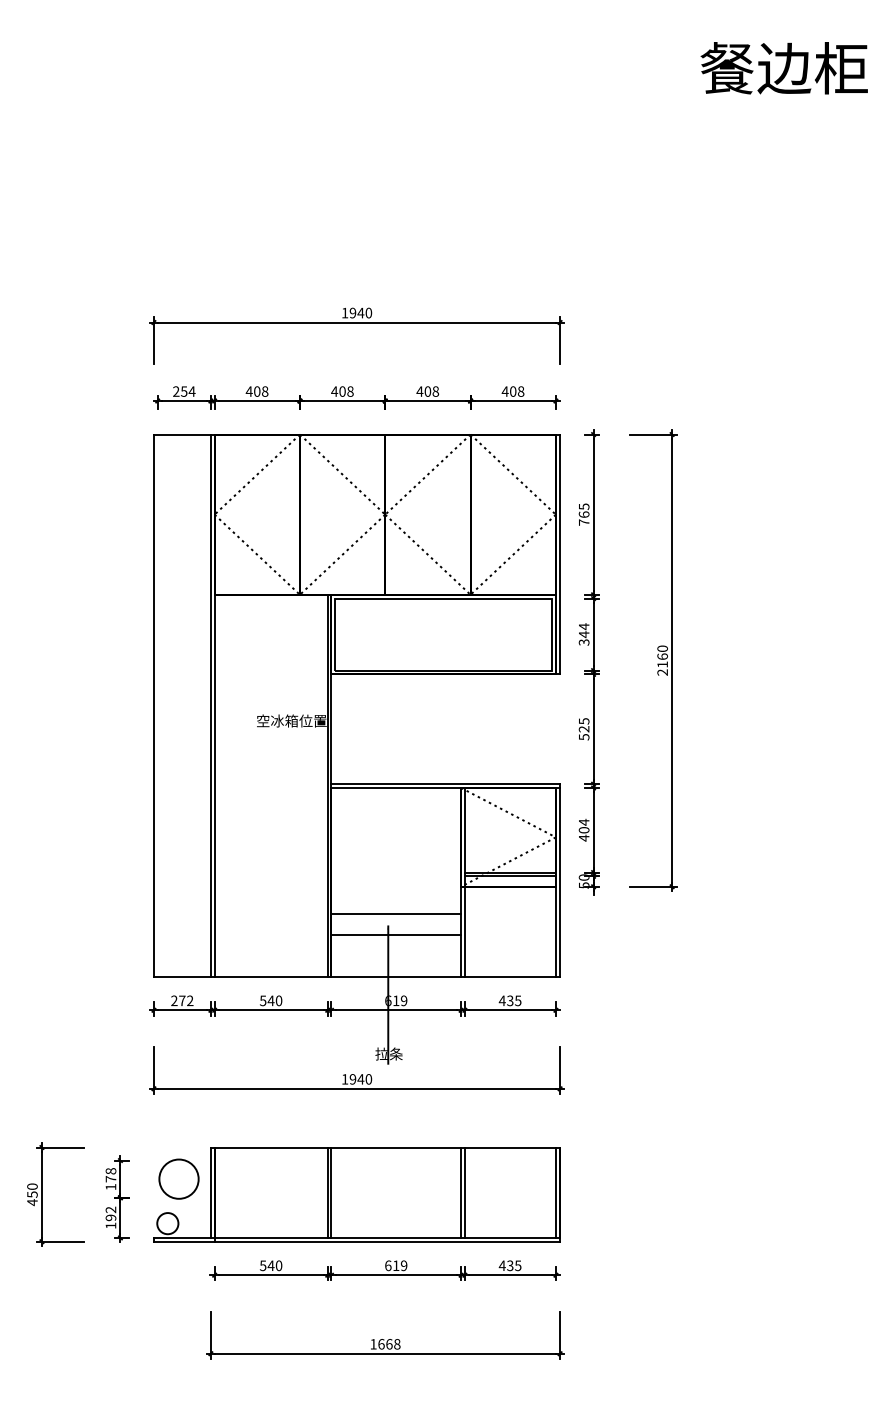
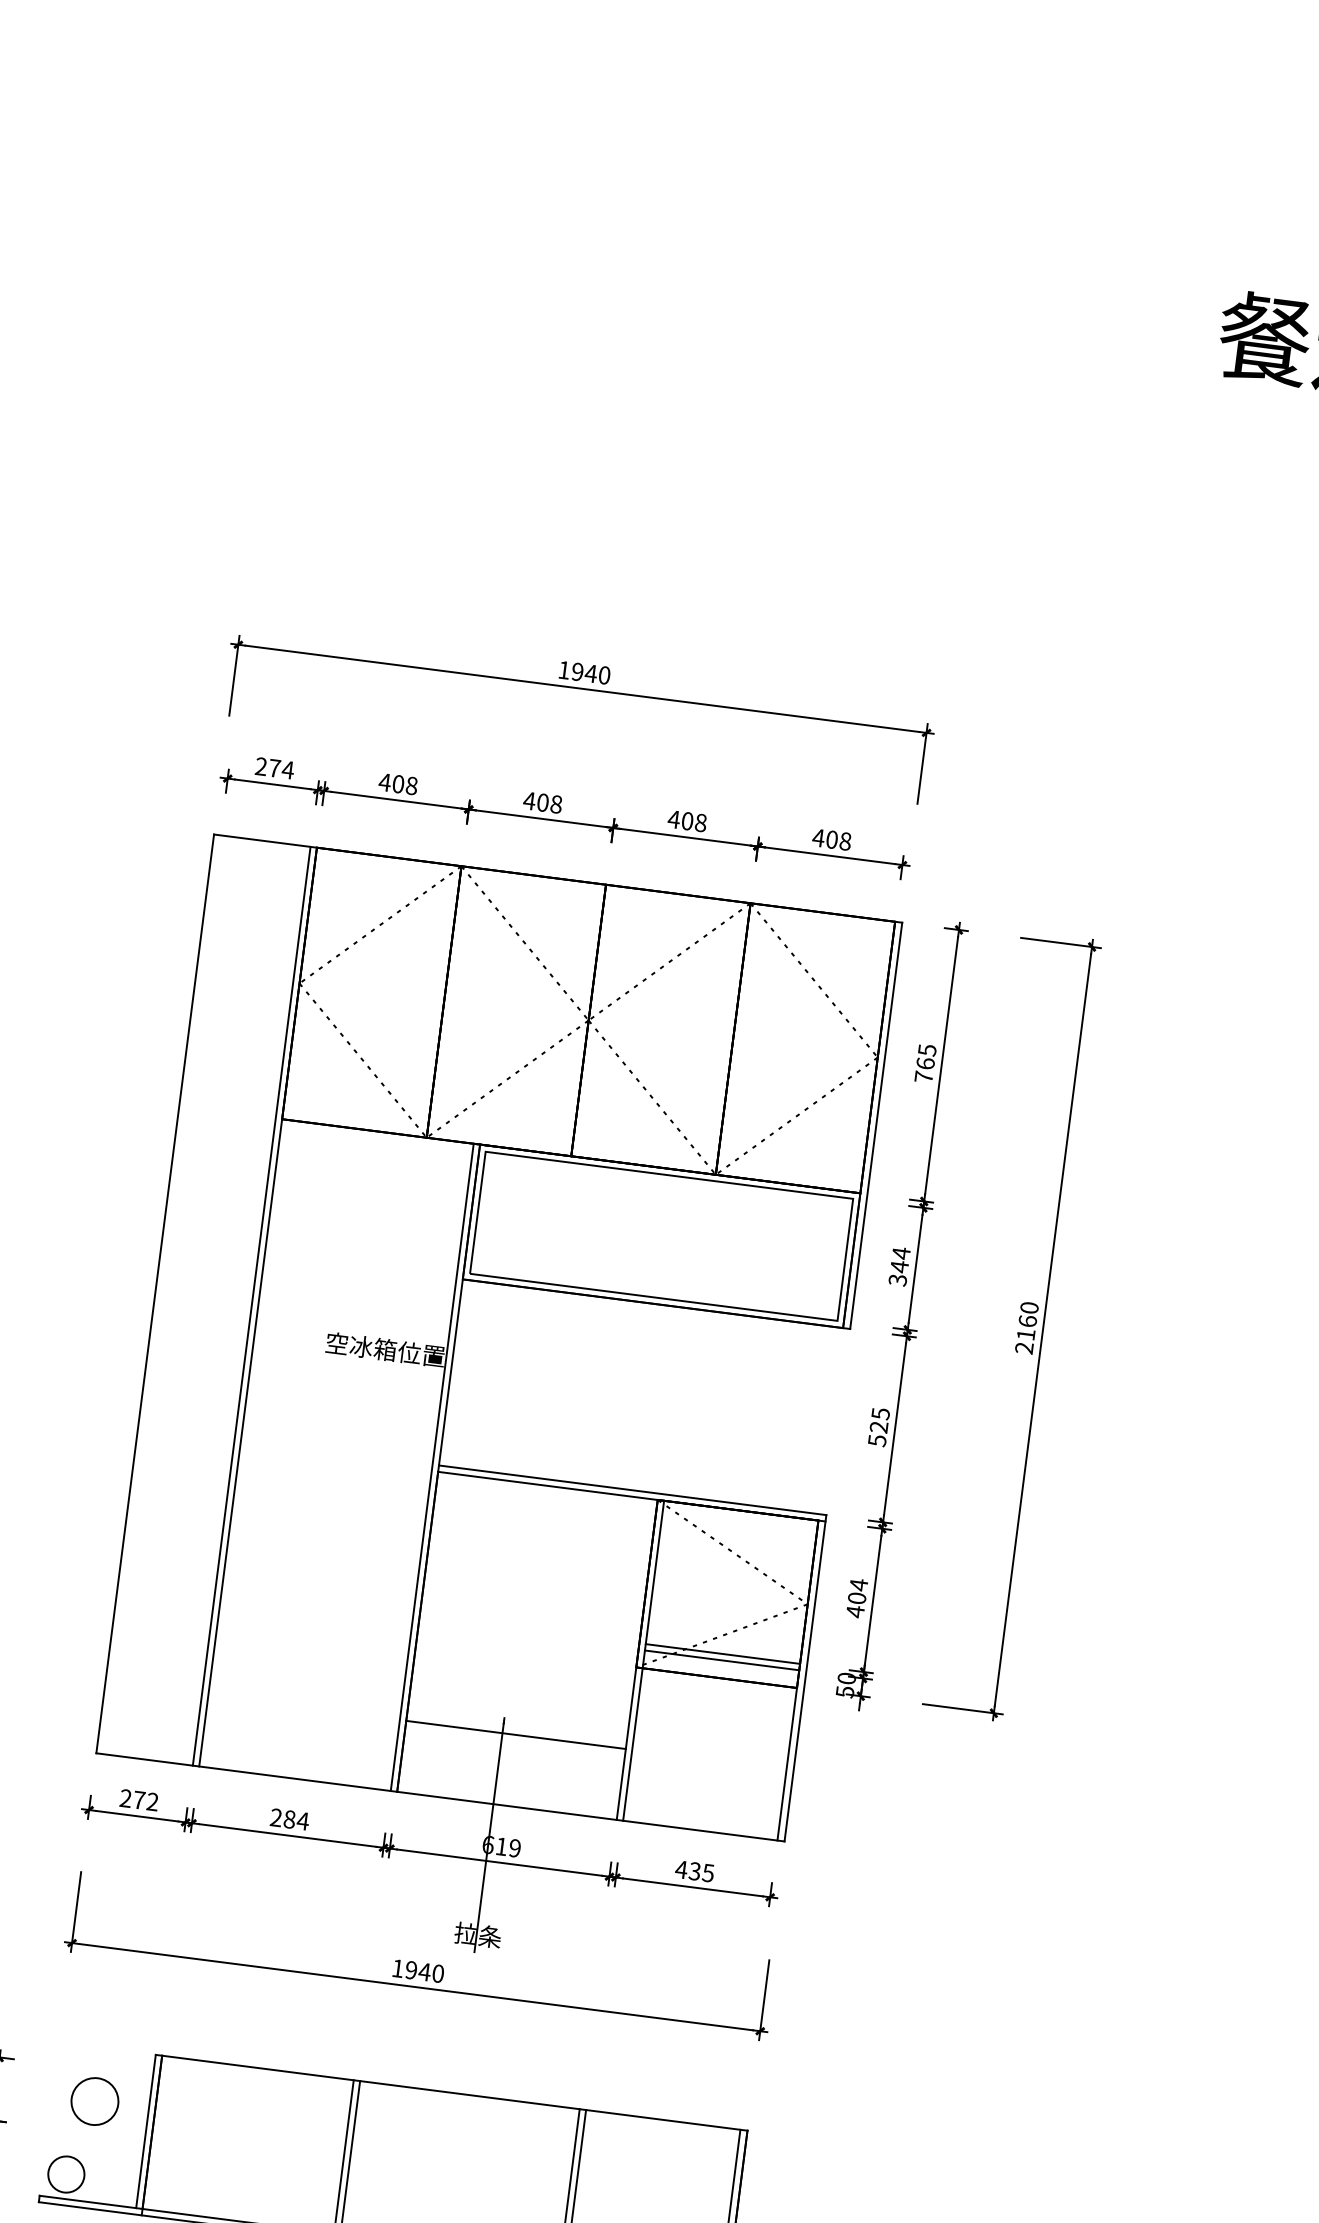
text: (184, 391) -> (275, 768), 254 -> 274
line: (396, 913) -> (521, 1698), removed
text: (271, 1000) -> (290, 1818), 540 -> 284
circle: (178, 1178) -> (94, 2100), size x0.7

